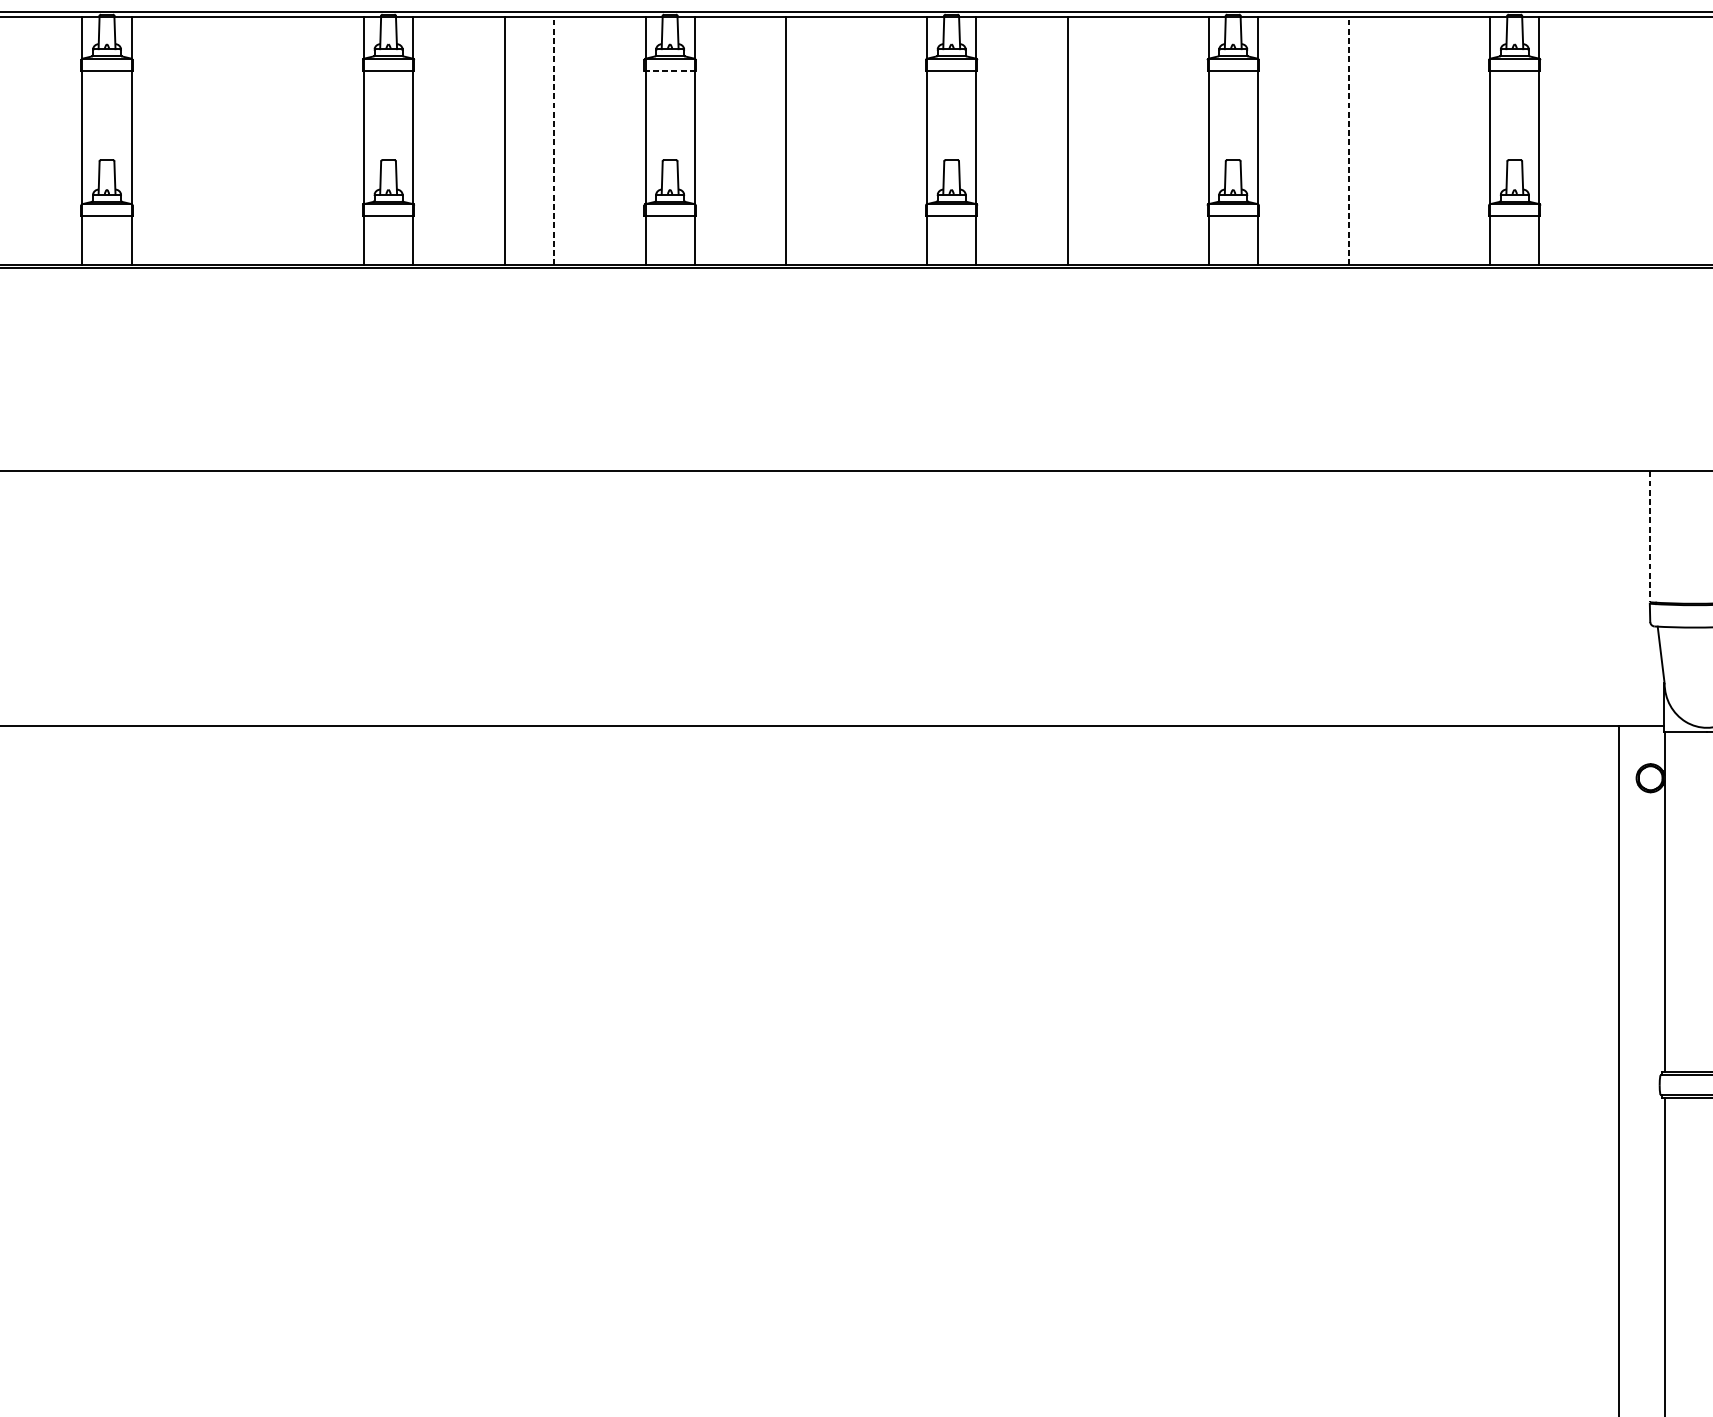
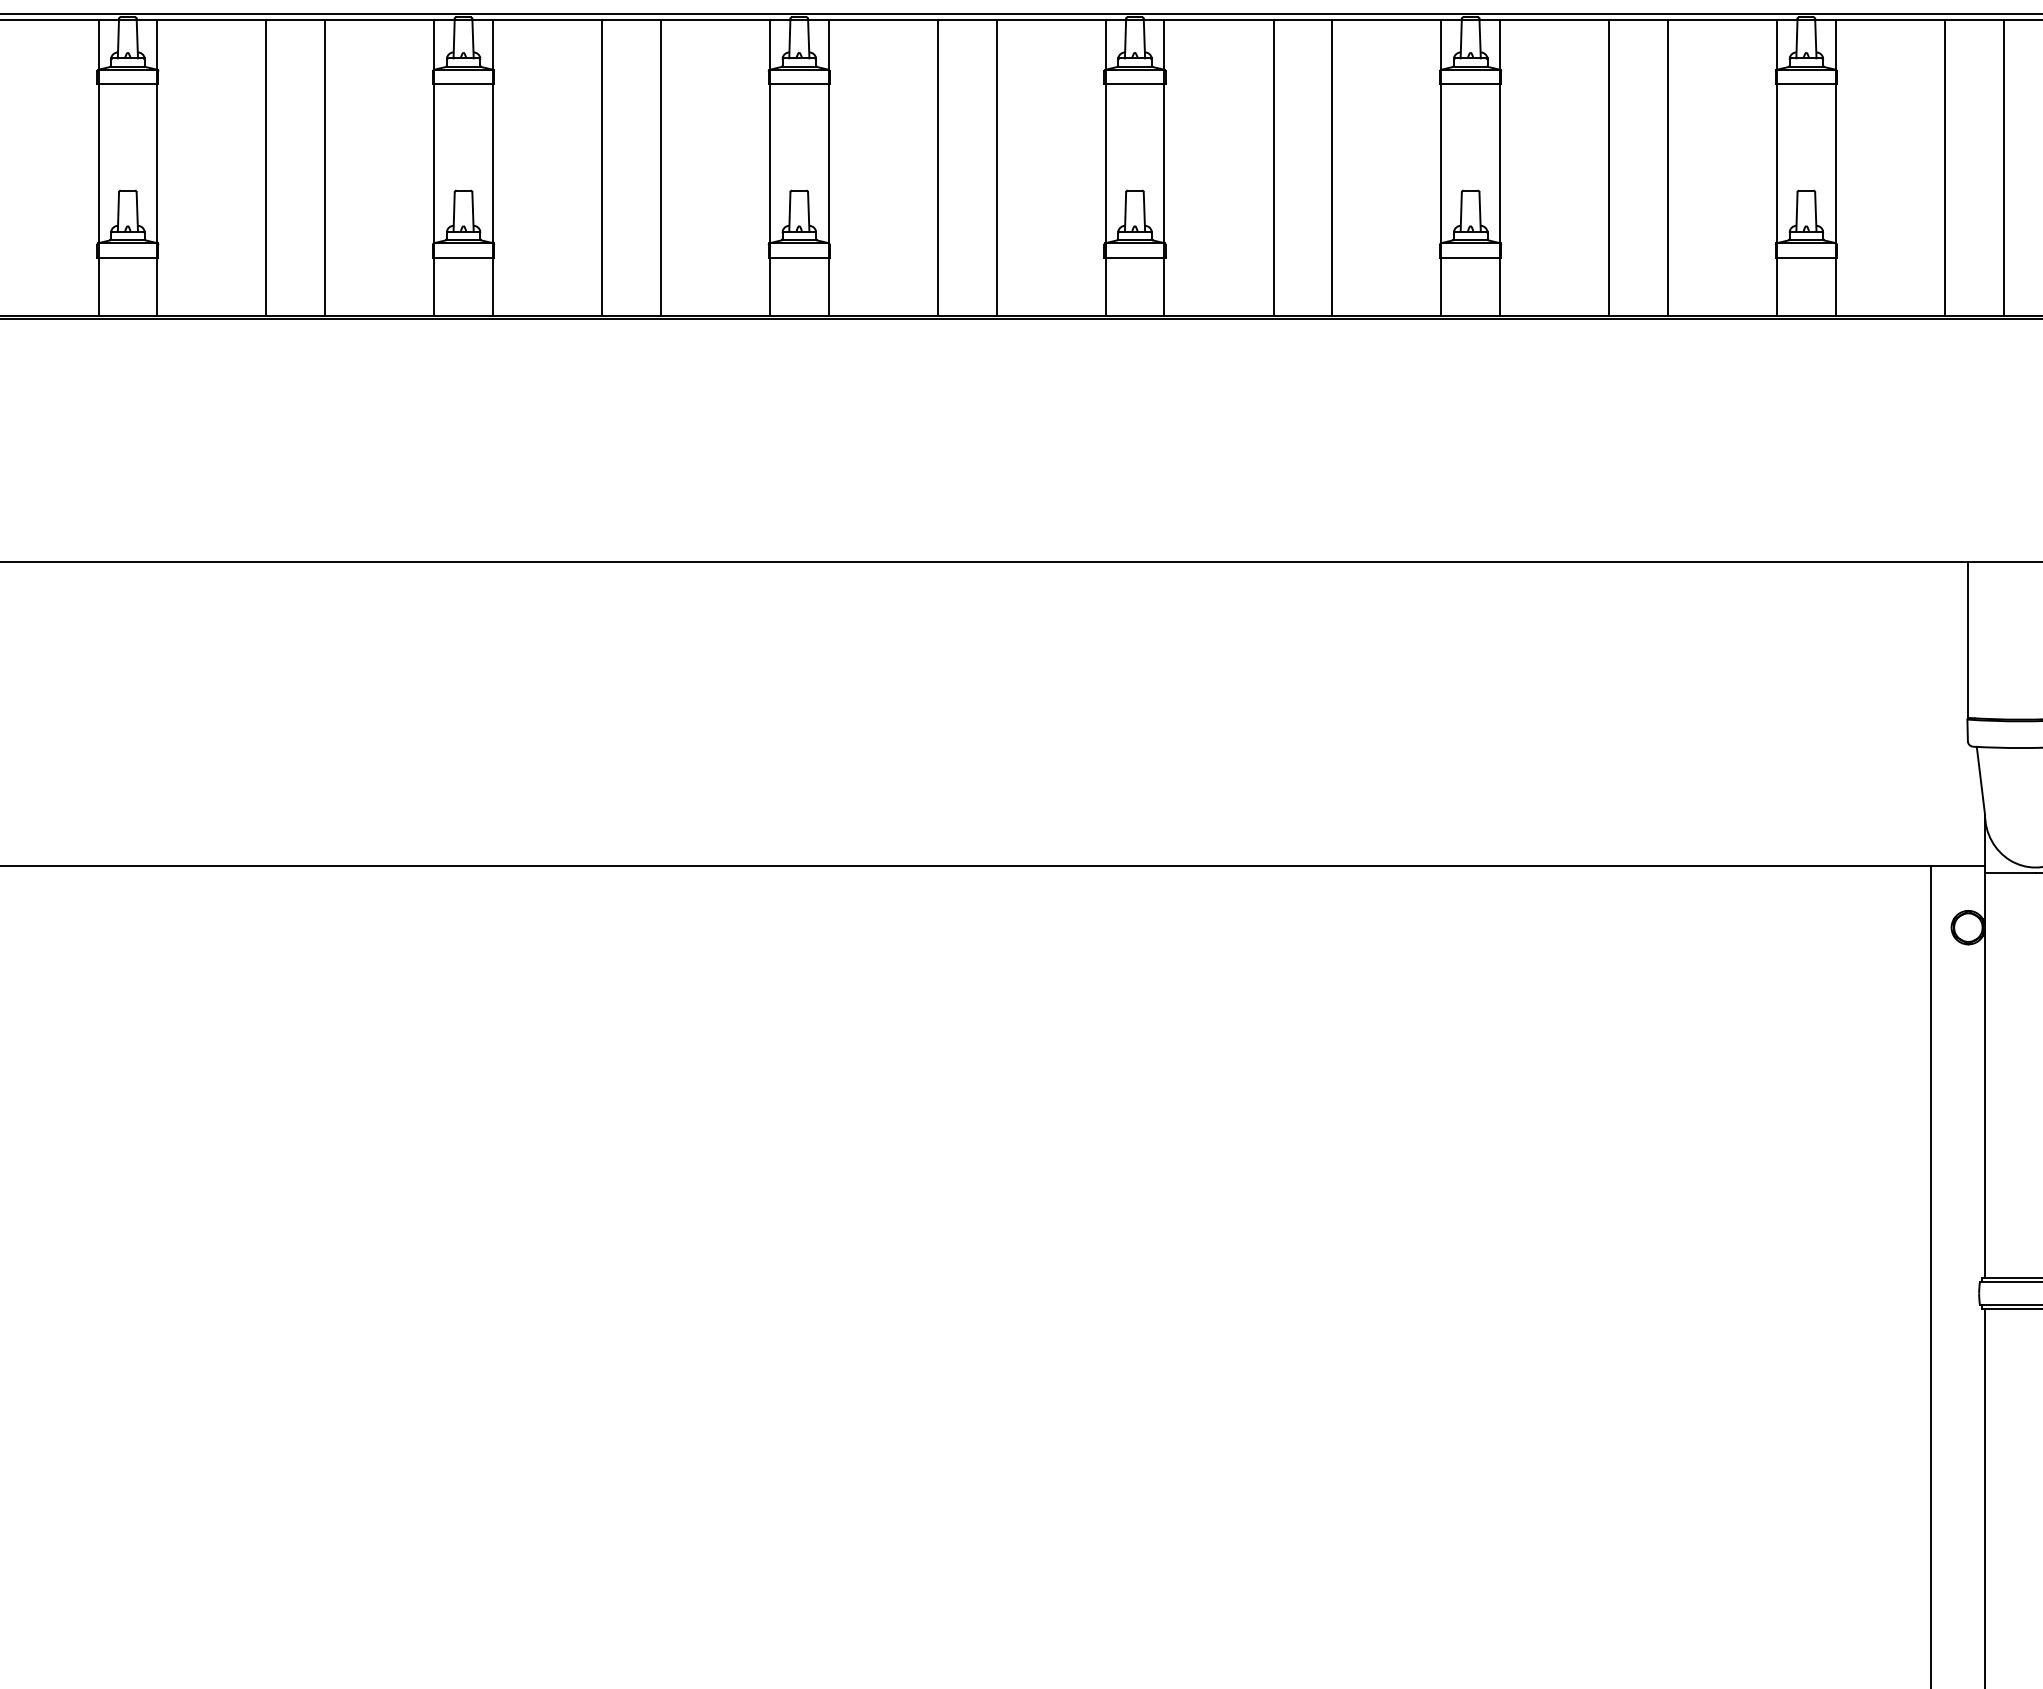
line: (670, 71) -> (799, 84), dashed -> solid
line: (223, 140) -> (266, 167), added
line: (272, 140) -> (325, 167), added
line: (553, 140) -> (660, 167), dashed -> solid
line: (835, 140) -> (996, 167), added
line: (1117, 140) -> (1332, 167), added
line: (1349, 140) -> (1609, 167), dashed -> solid
line: (1398, 140) -> (1667, 167), added
line: (1630, 140) -> (1944, 167), added
line: (1680, 140) -> (2003, 167), added
line: (1649, 537) -> (1967, 640), dashed -> solid

